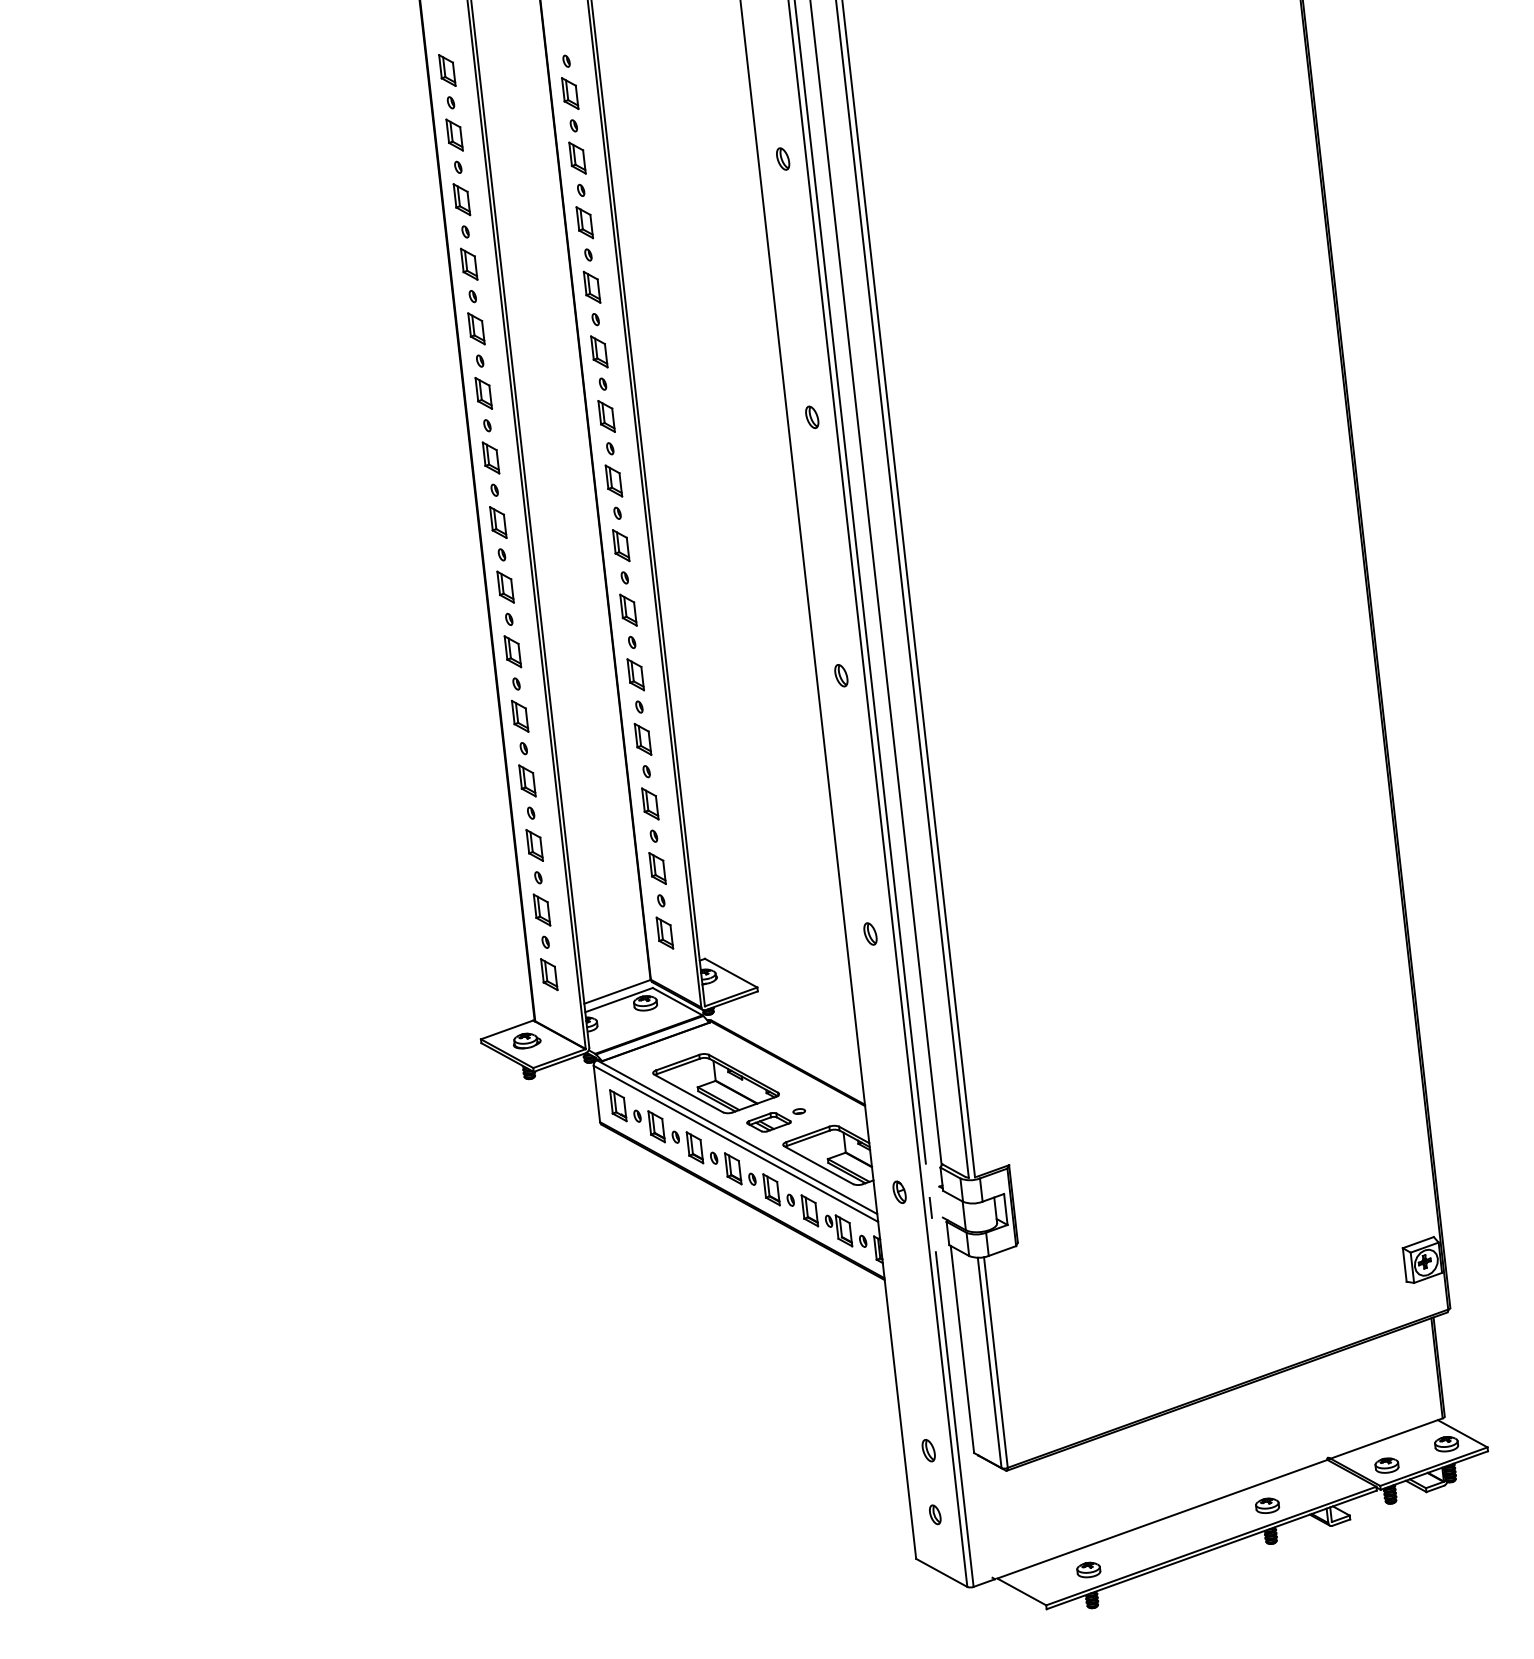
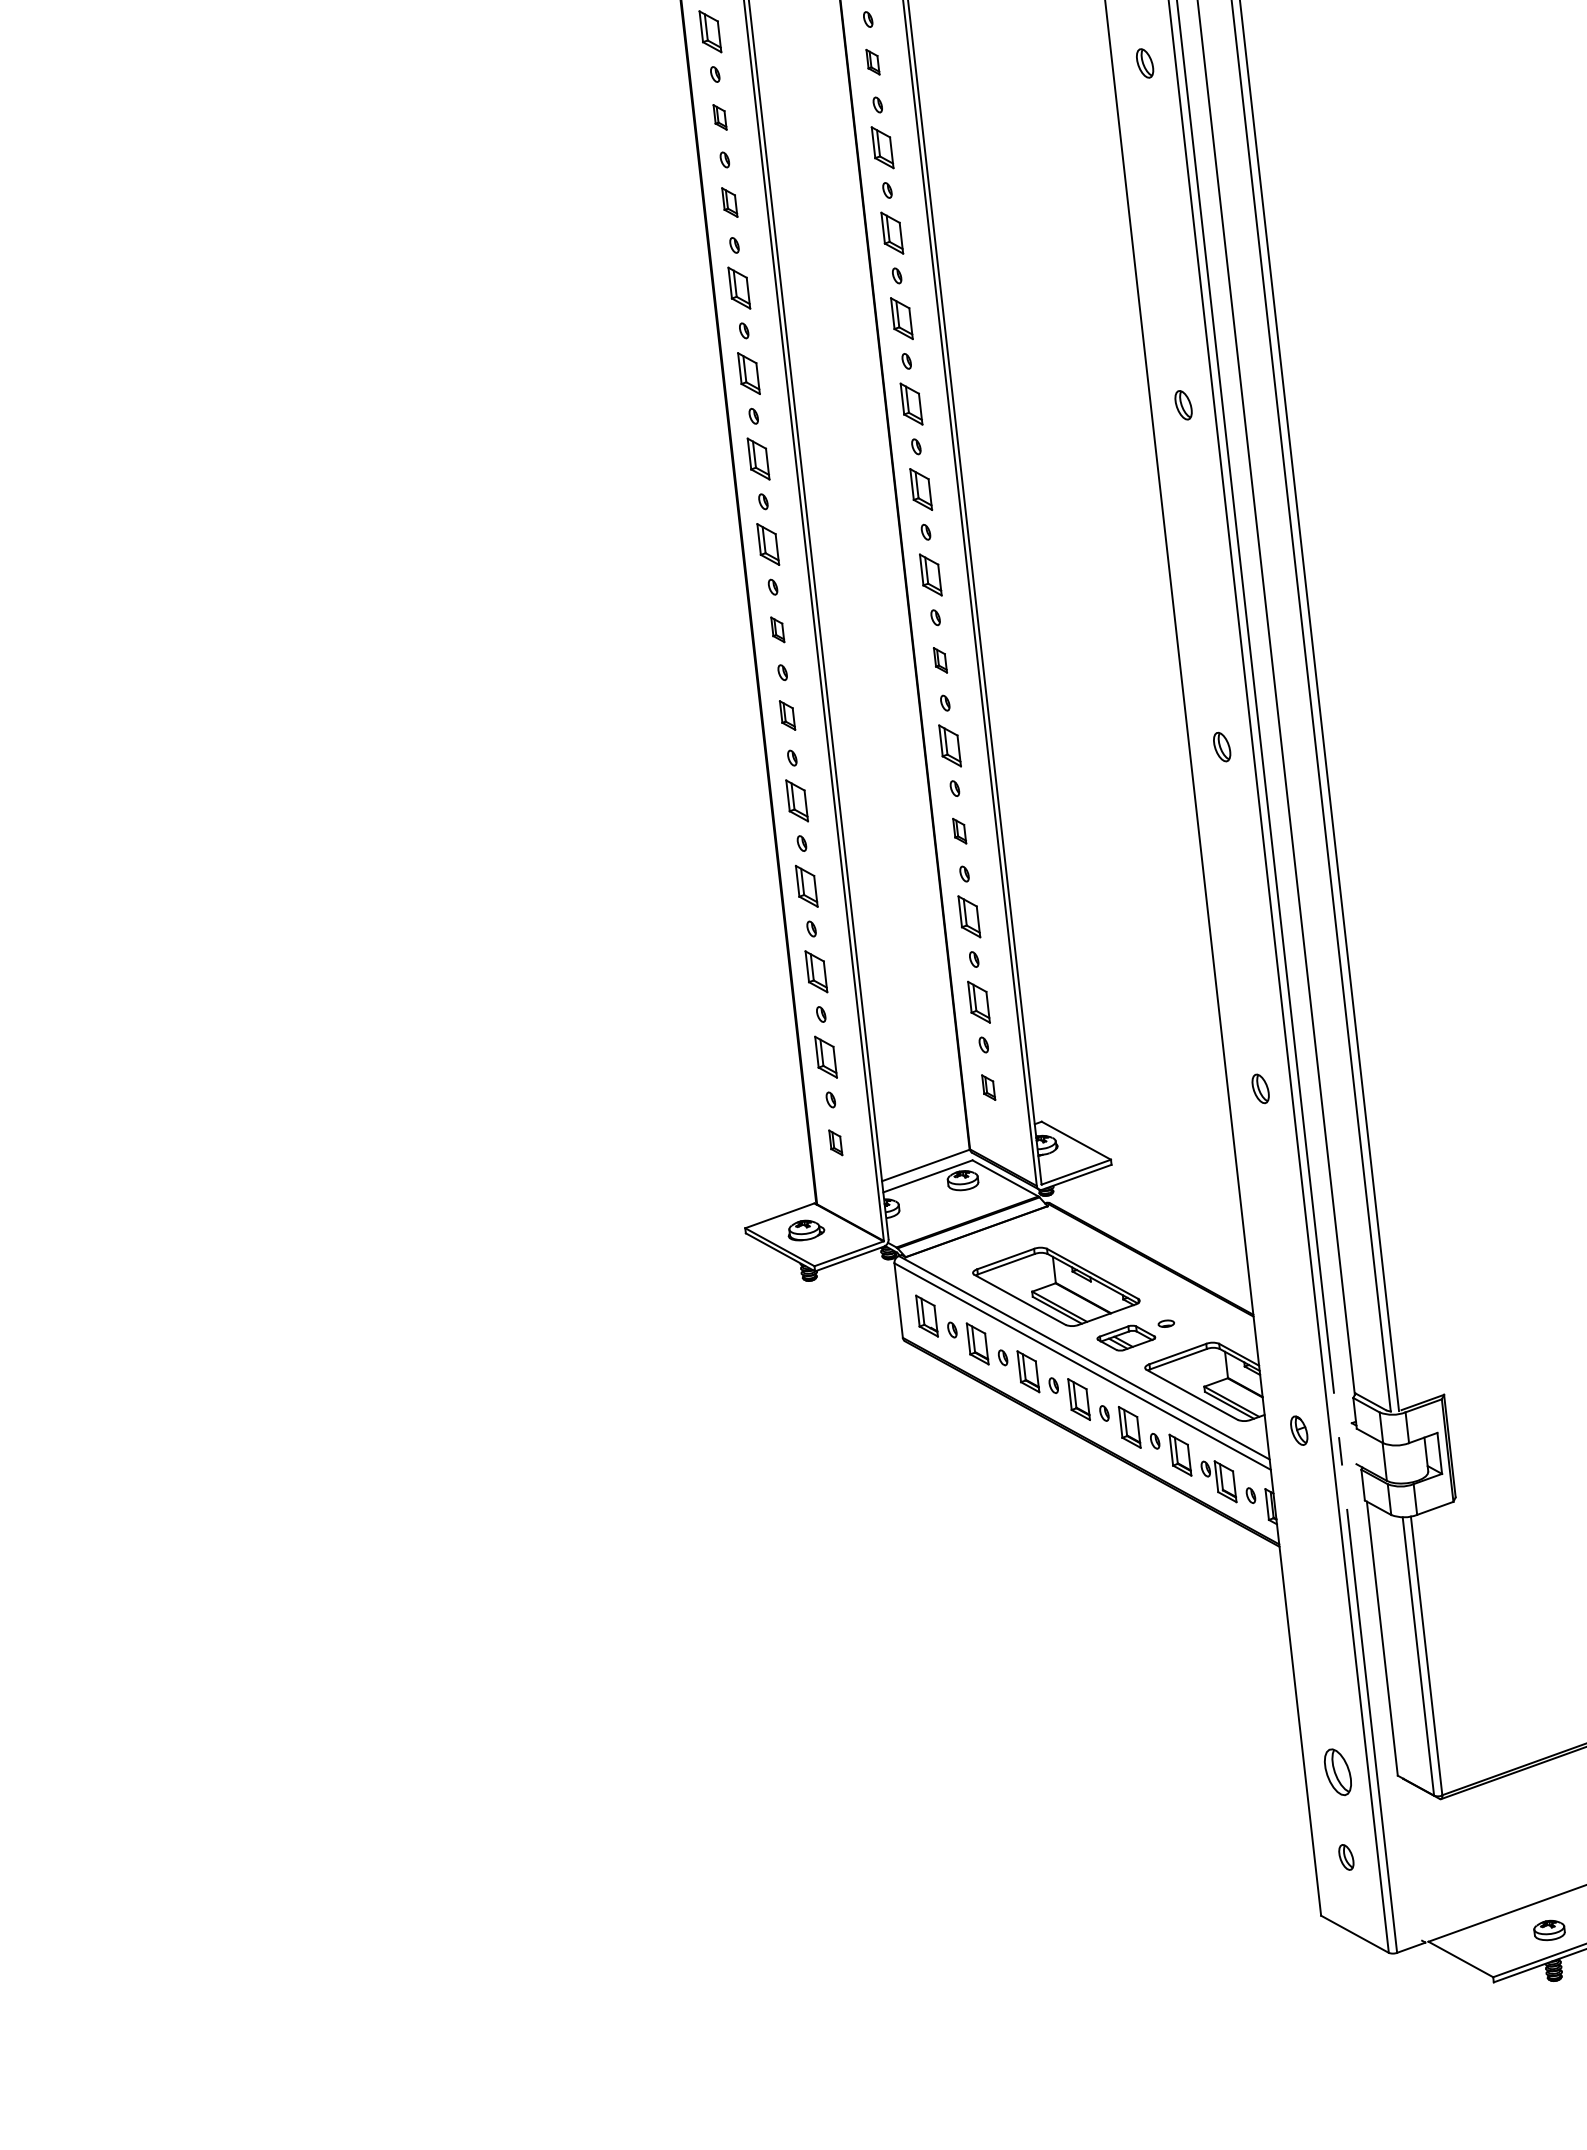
part: (577, 157) -> (872, 61), size x0.6
part: (461, 199) -> (719, 117), size x0.6
part: (469, 263) -> (730, 201), size x0.7
part: (505, 586) -> (777, 629), size x0.6
part: (628, 609) -> (940, 659), size x0.6
part: (512, 651) -> (786, 715), size x0.7
part: (642, 738) -> (958, 830), size x0.6
part: (664, 932) -> (988, 1086), size x0.6
part: (549, 974) -> (835, 1142), size x0.6
part: (928, 1450) -> (1337, 1772), size x1.6

